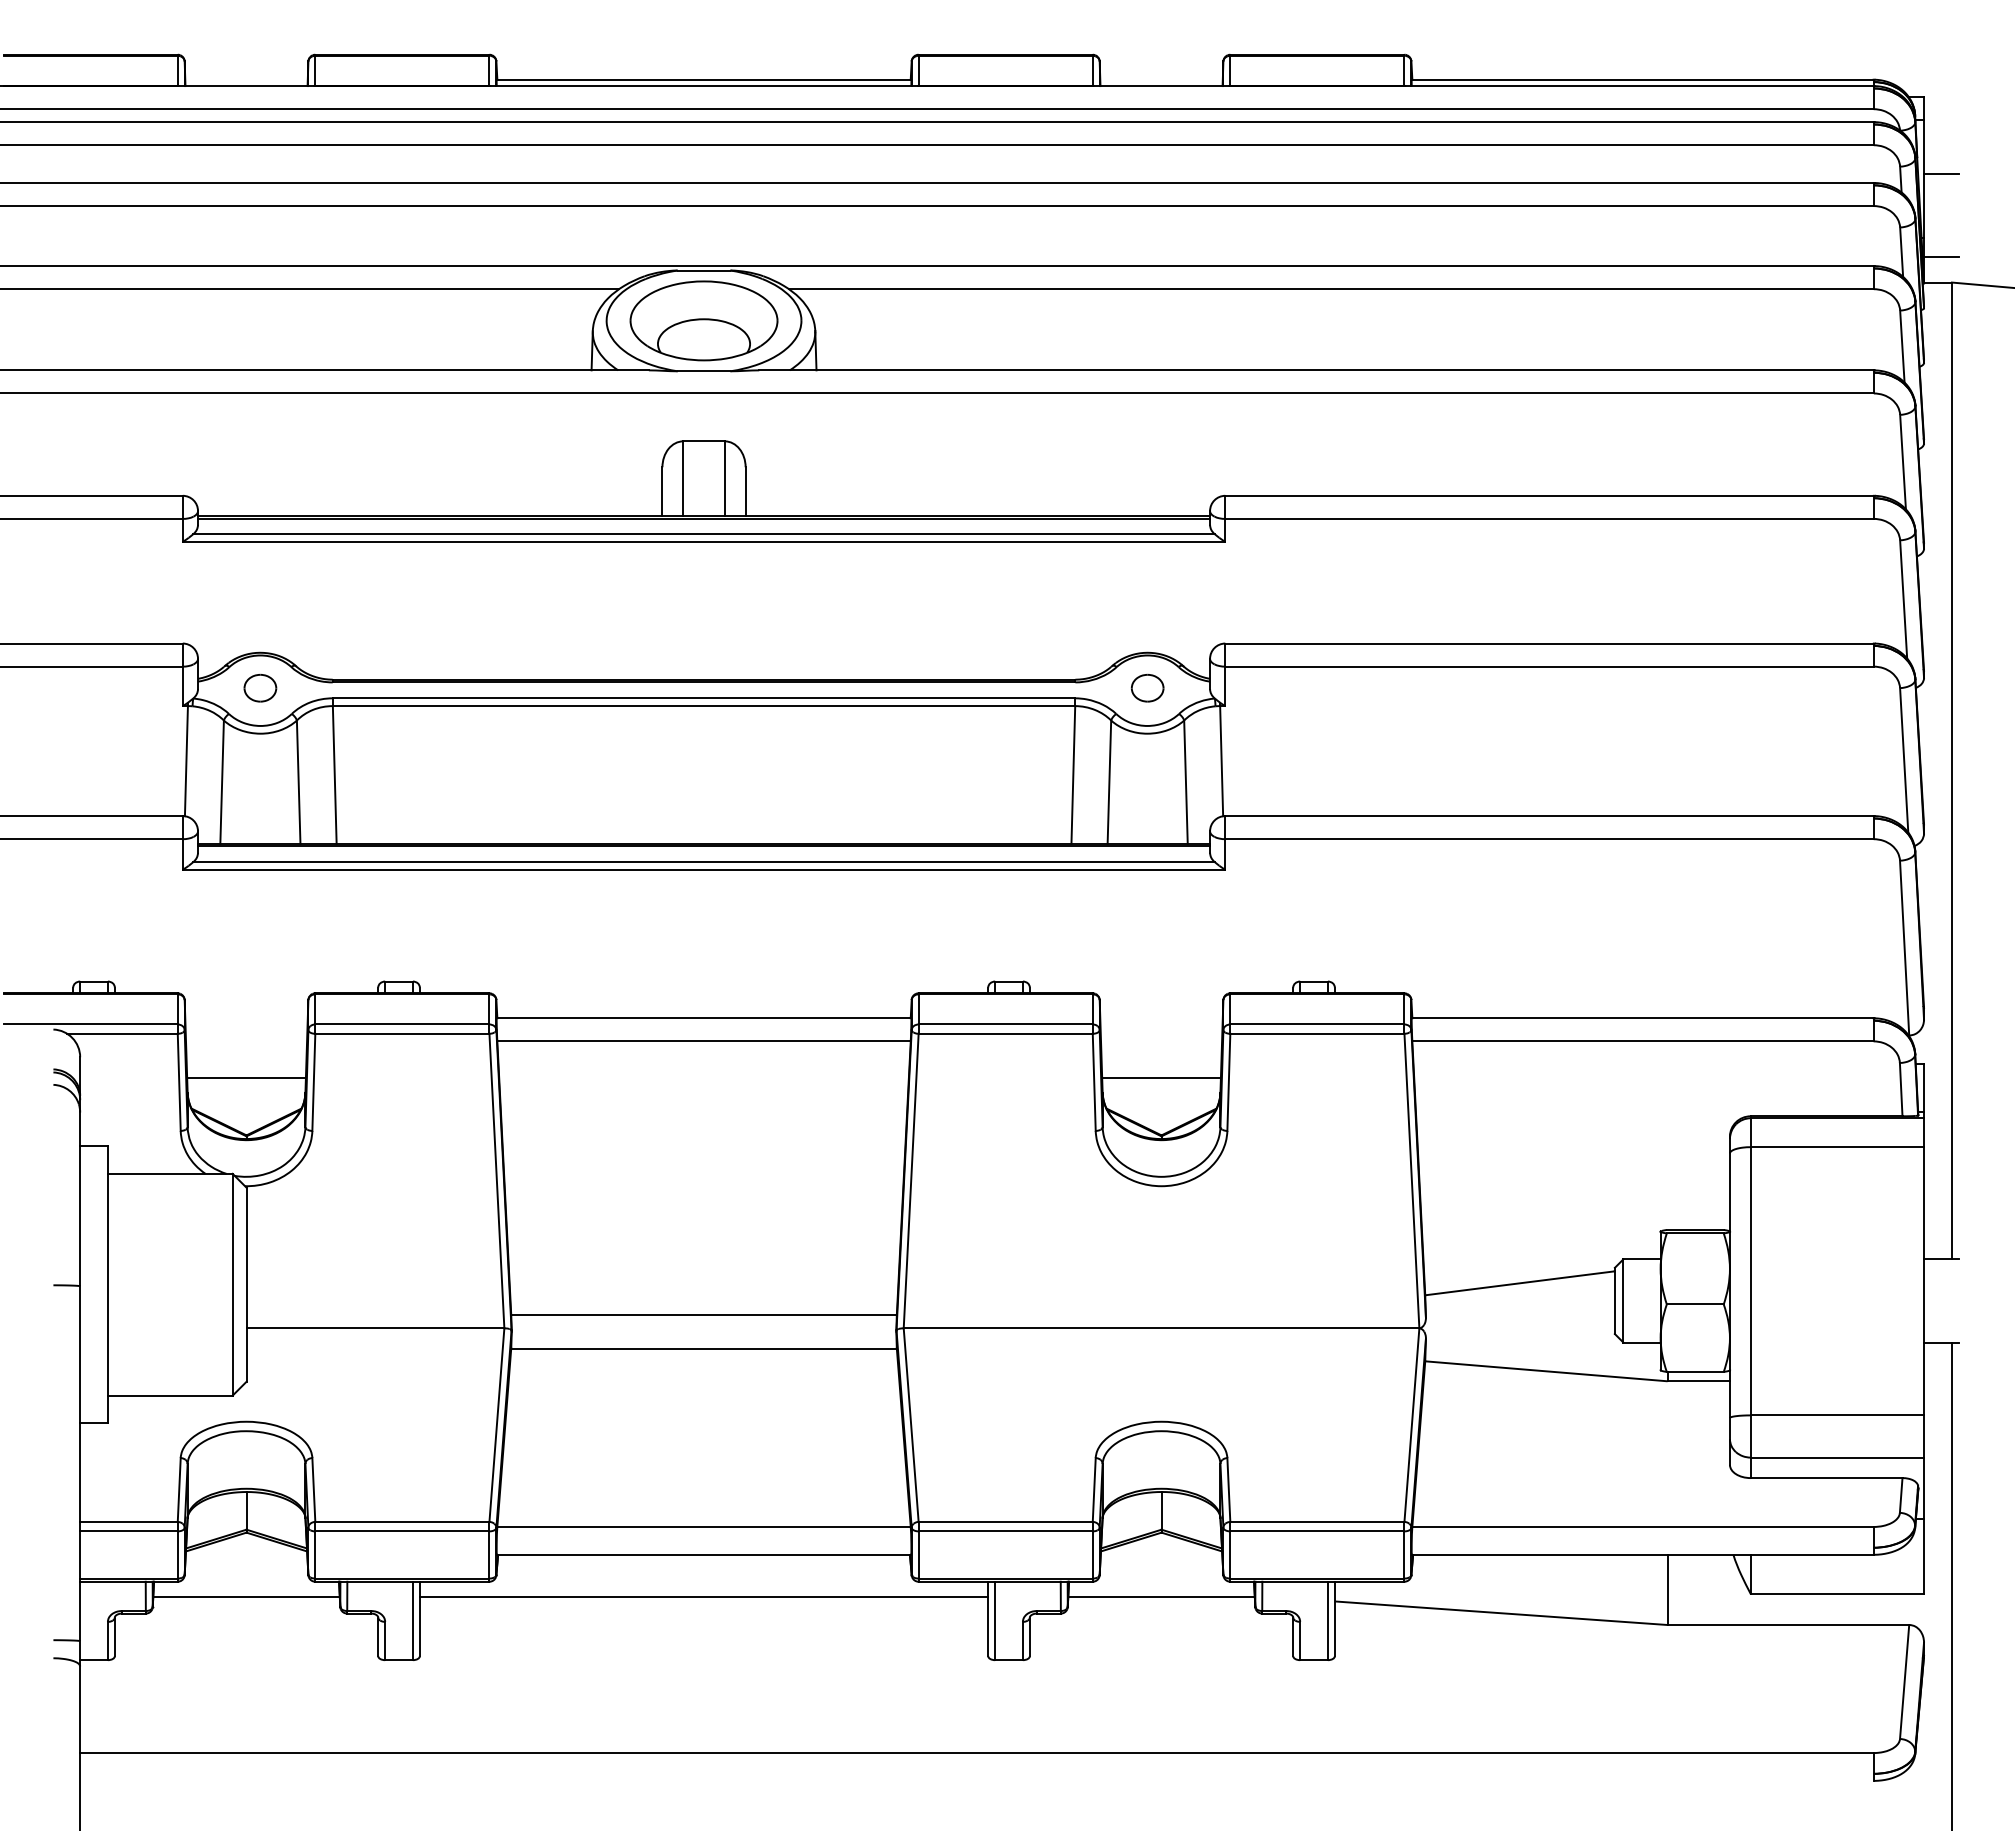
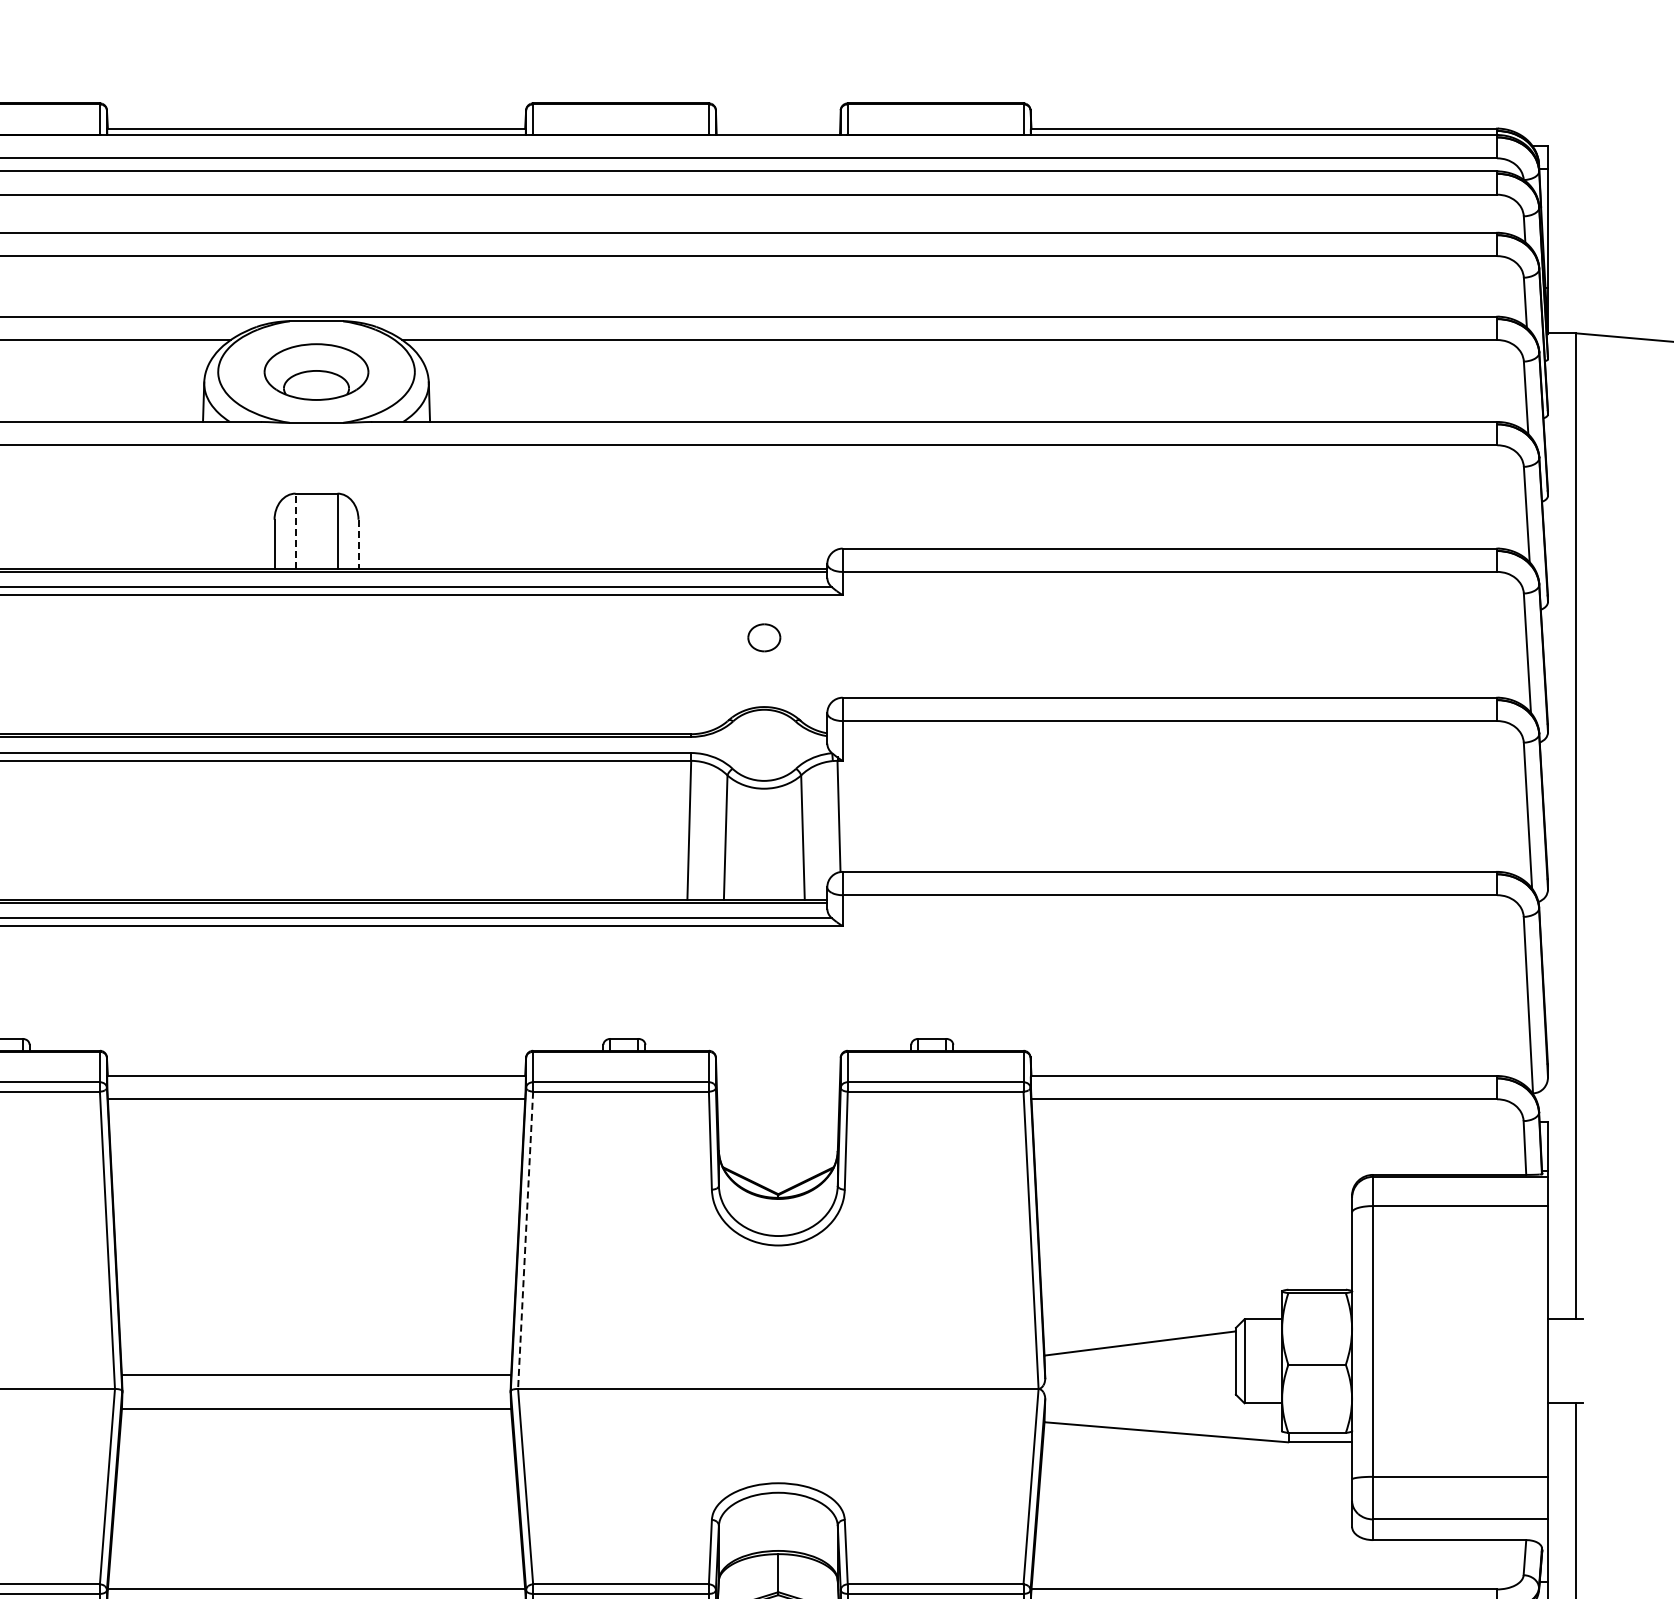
line: (1941, 174) -> (1565, 224), removed
line: (1941, 257) -> (1565, 308), removed
part: (703, 320) -> (315, 371), size x0.7
line: (683, 478) -> (295, 531), solid -> dashed
line: (745, 492) -> (358, 545), solid -> dashed
part: (1147, 688) -> (764, 638), moved
line: (1161, 1078) -> (778, 1136), removed
line: (911, 1181) -> (525, 1240), solid -> dashed

